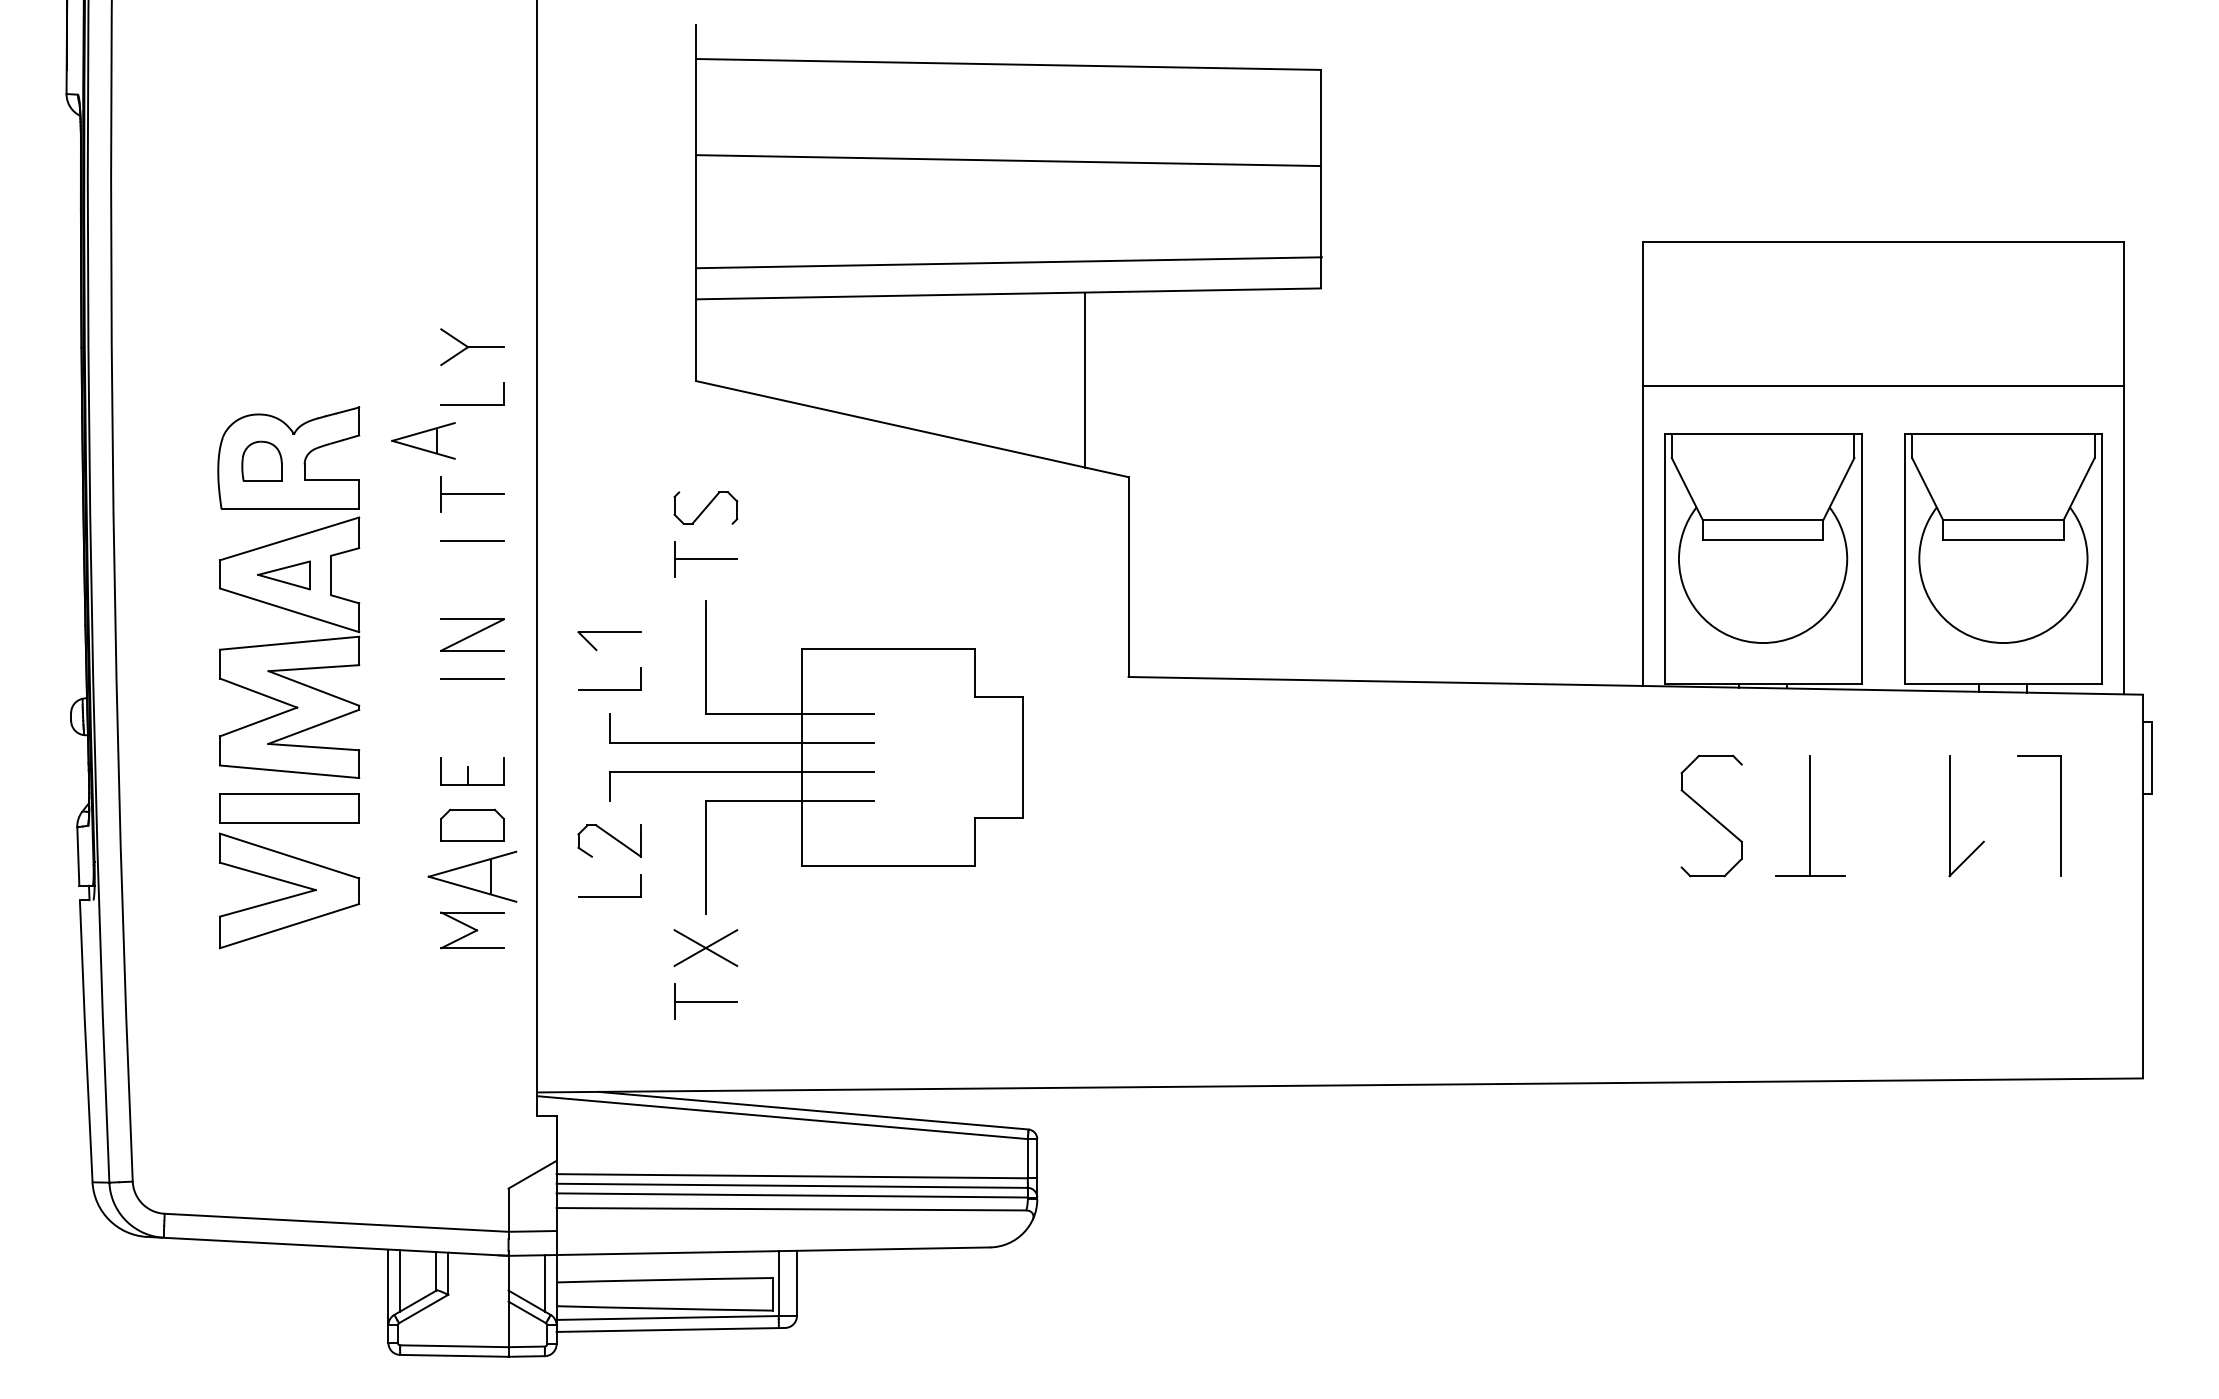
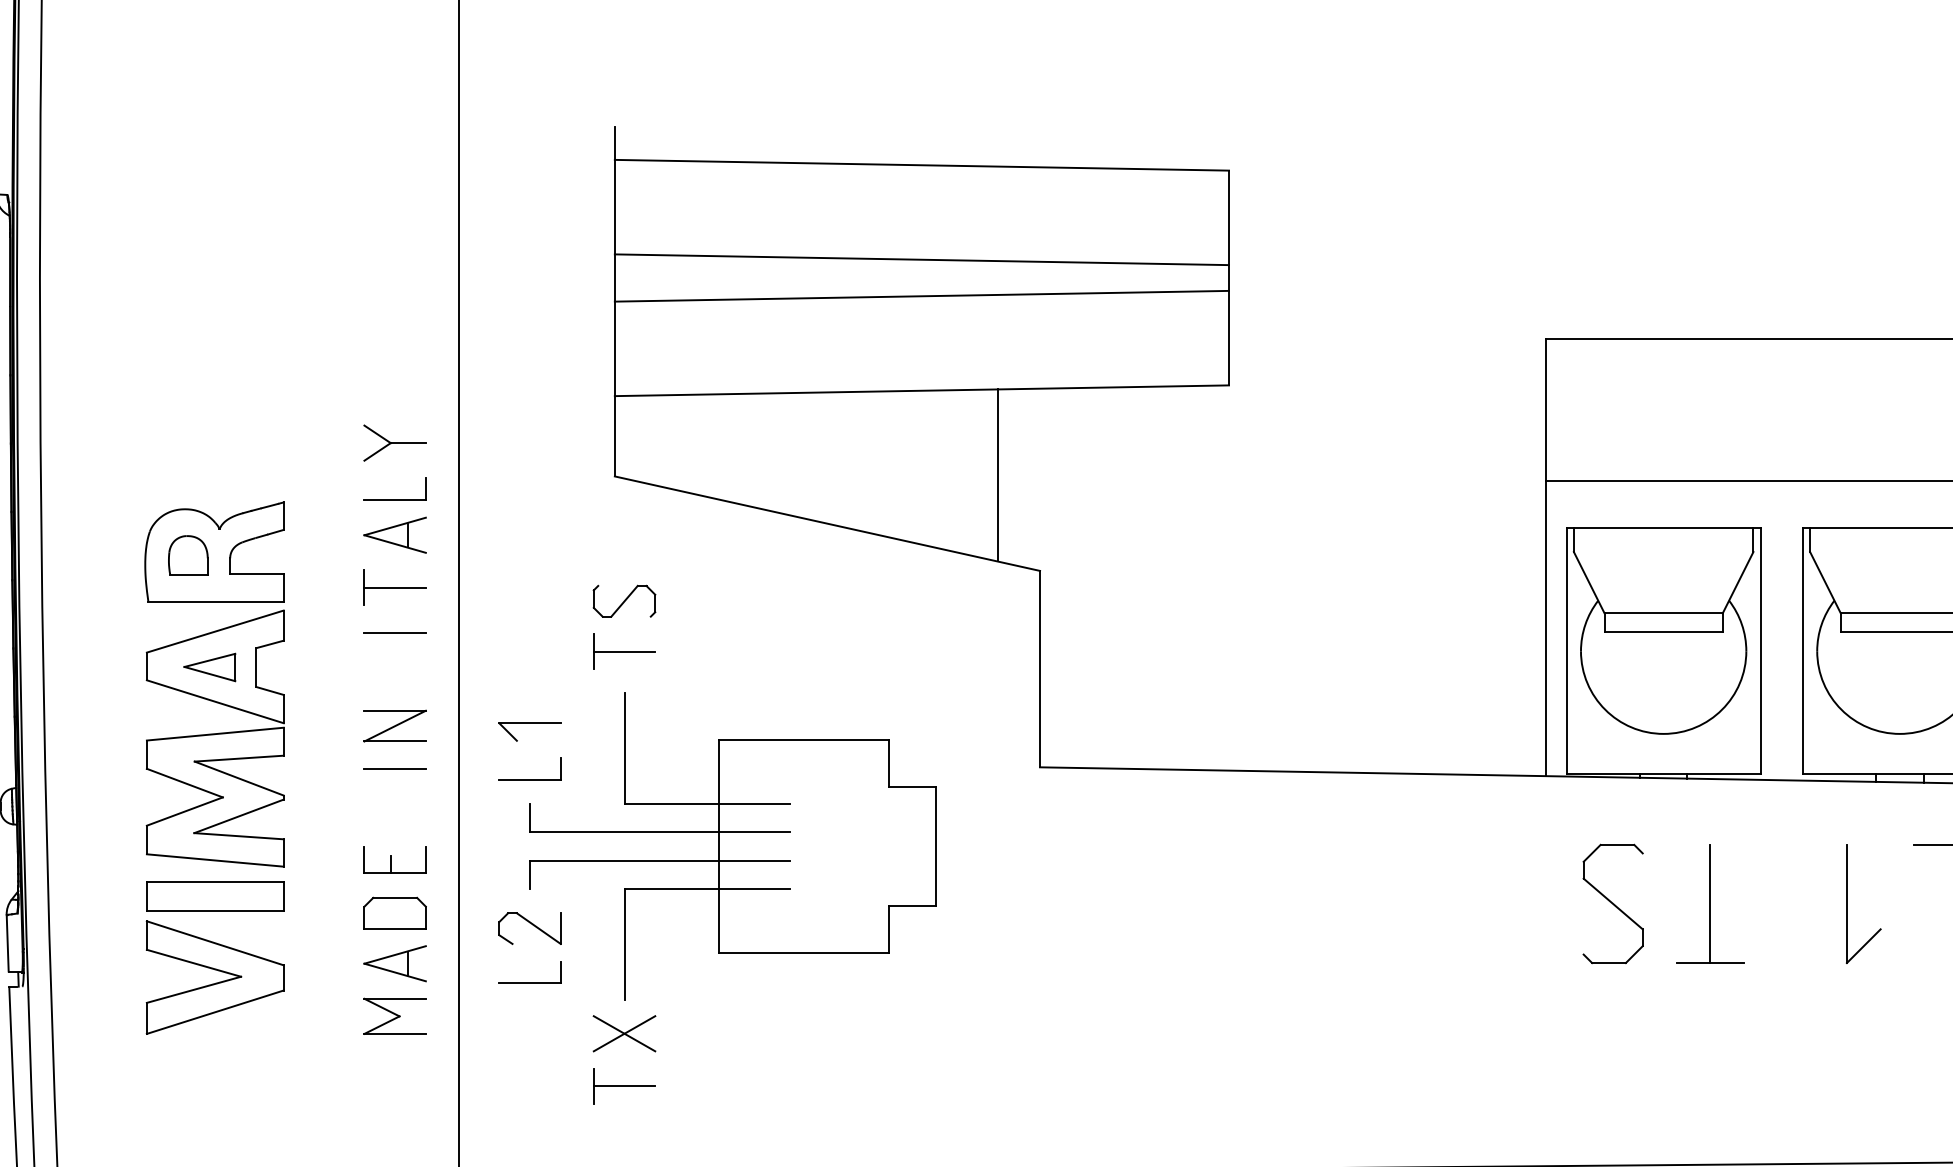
line: (1009, 262) -> (921, 296), moved
part: (423, 440) -> (395, 534), moved
part: (472, 876) -> (395, 963), size x0.71

